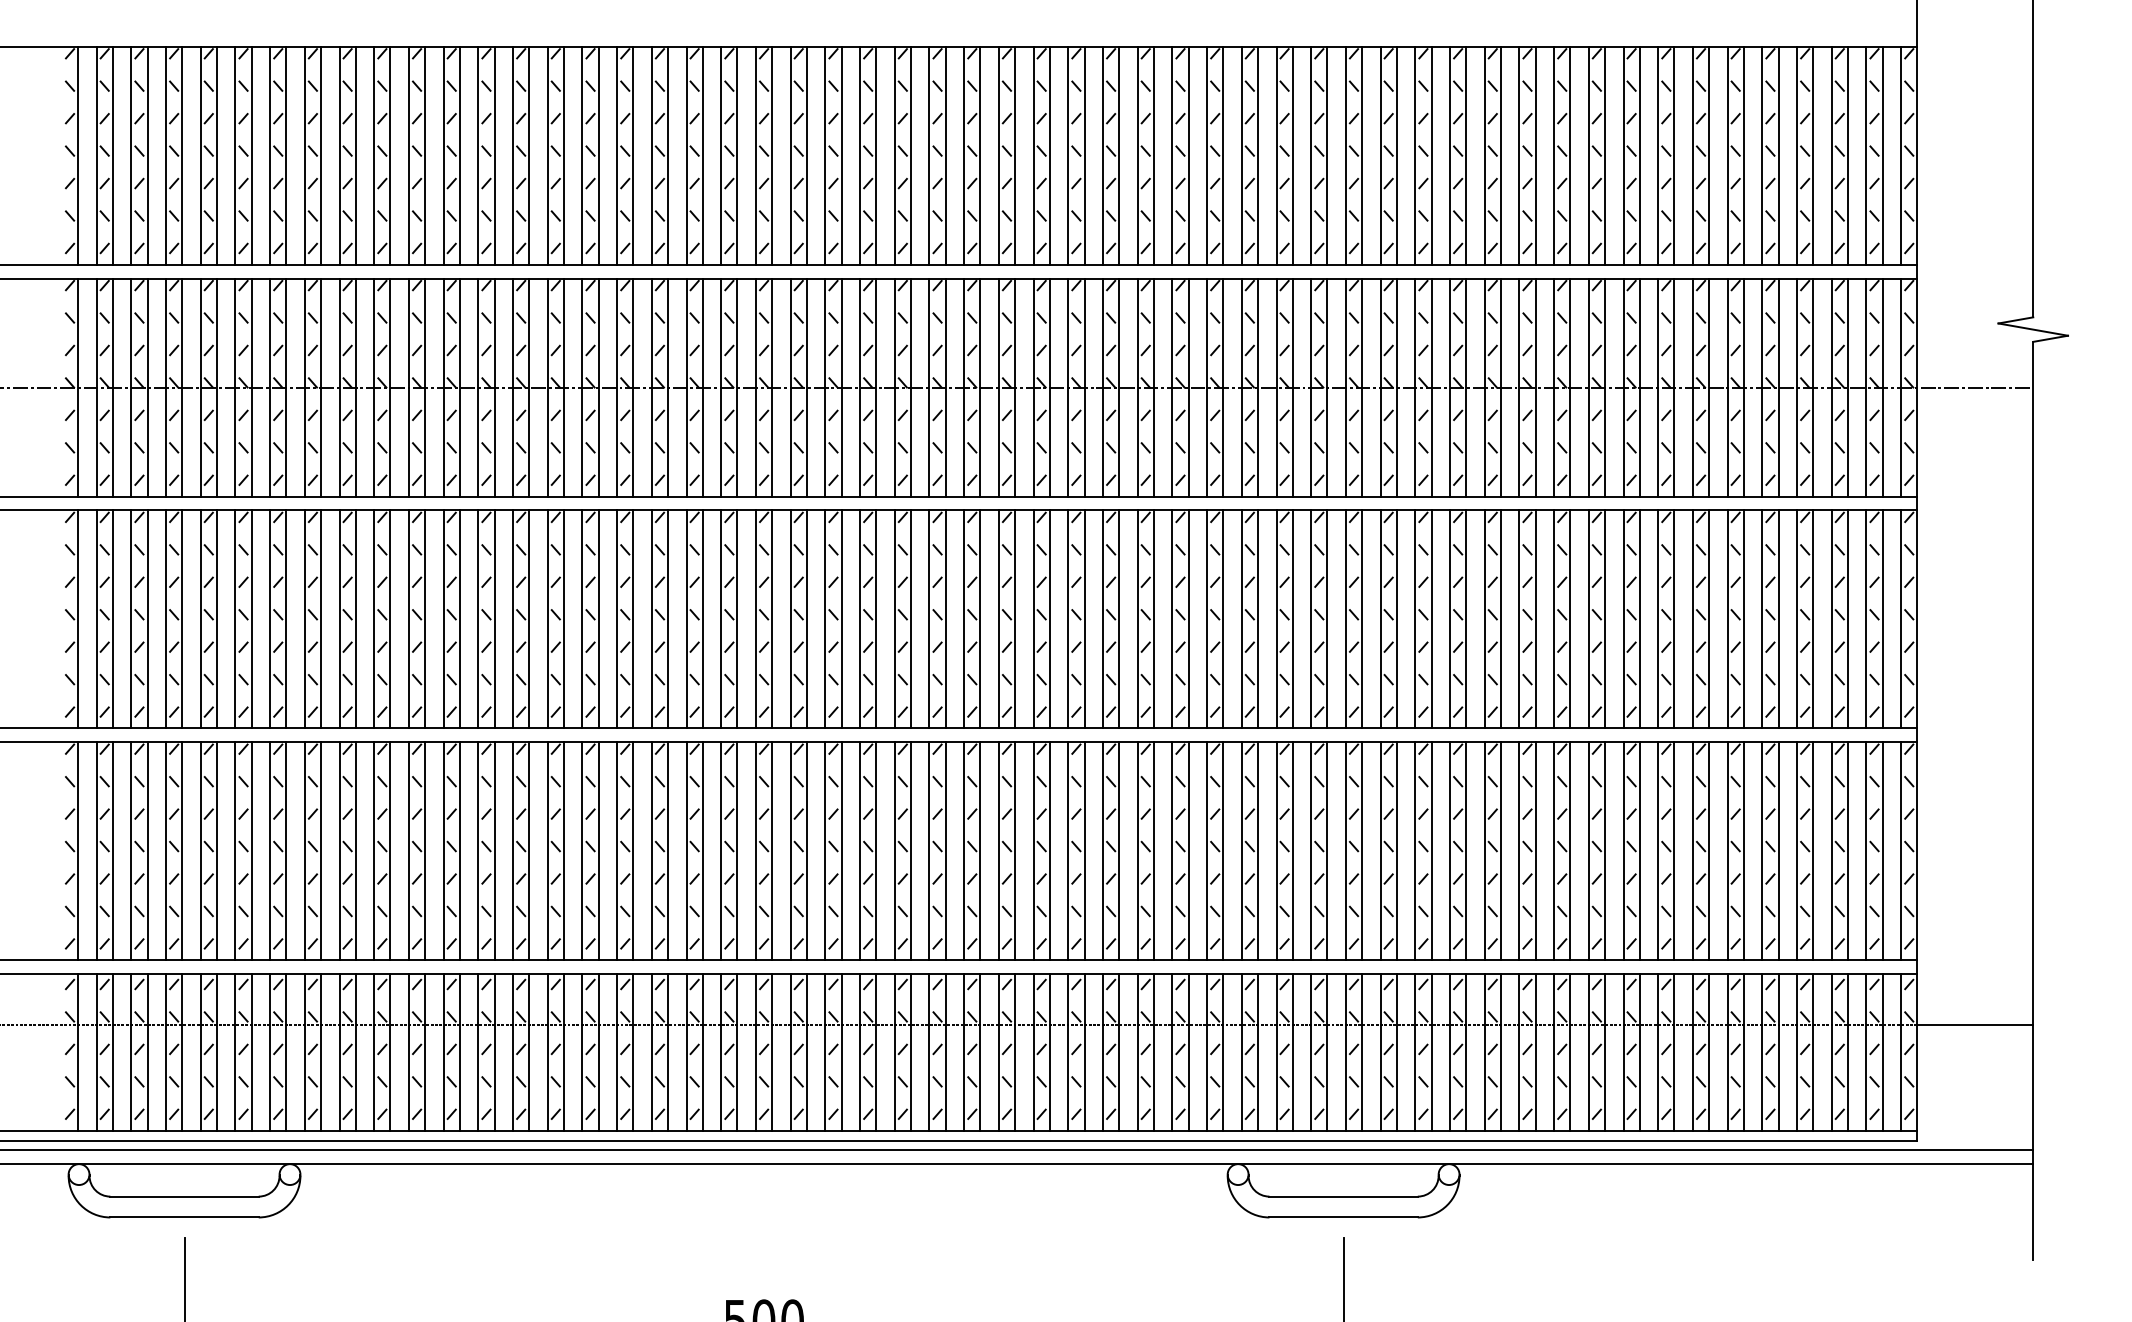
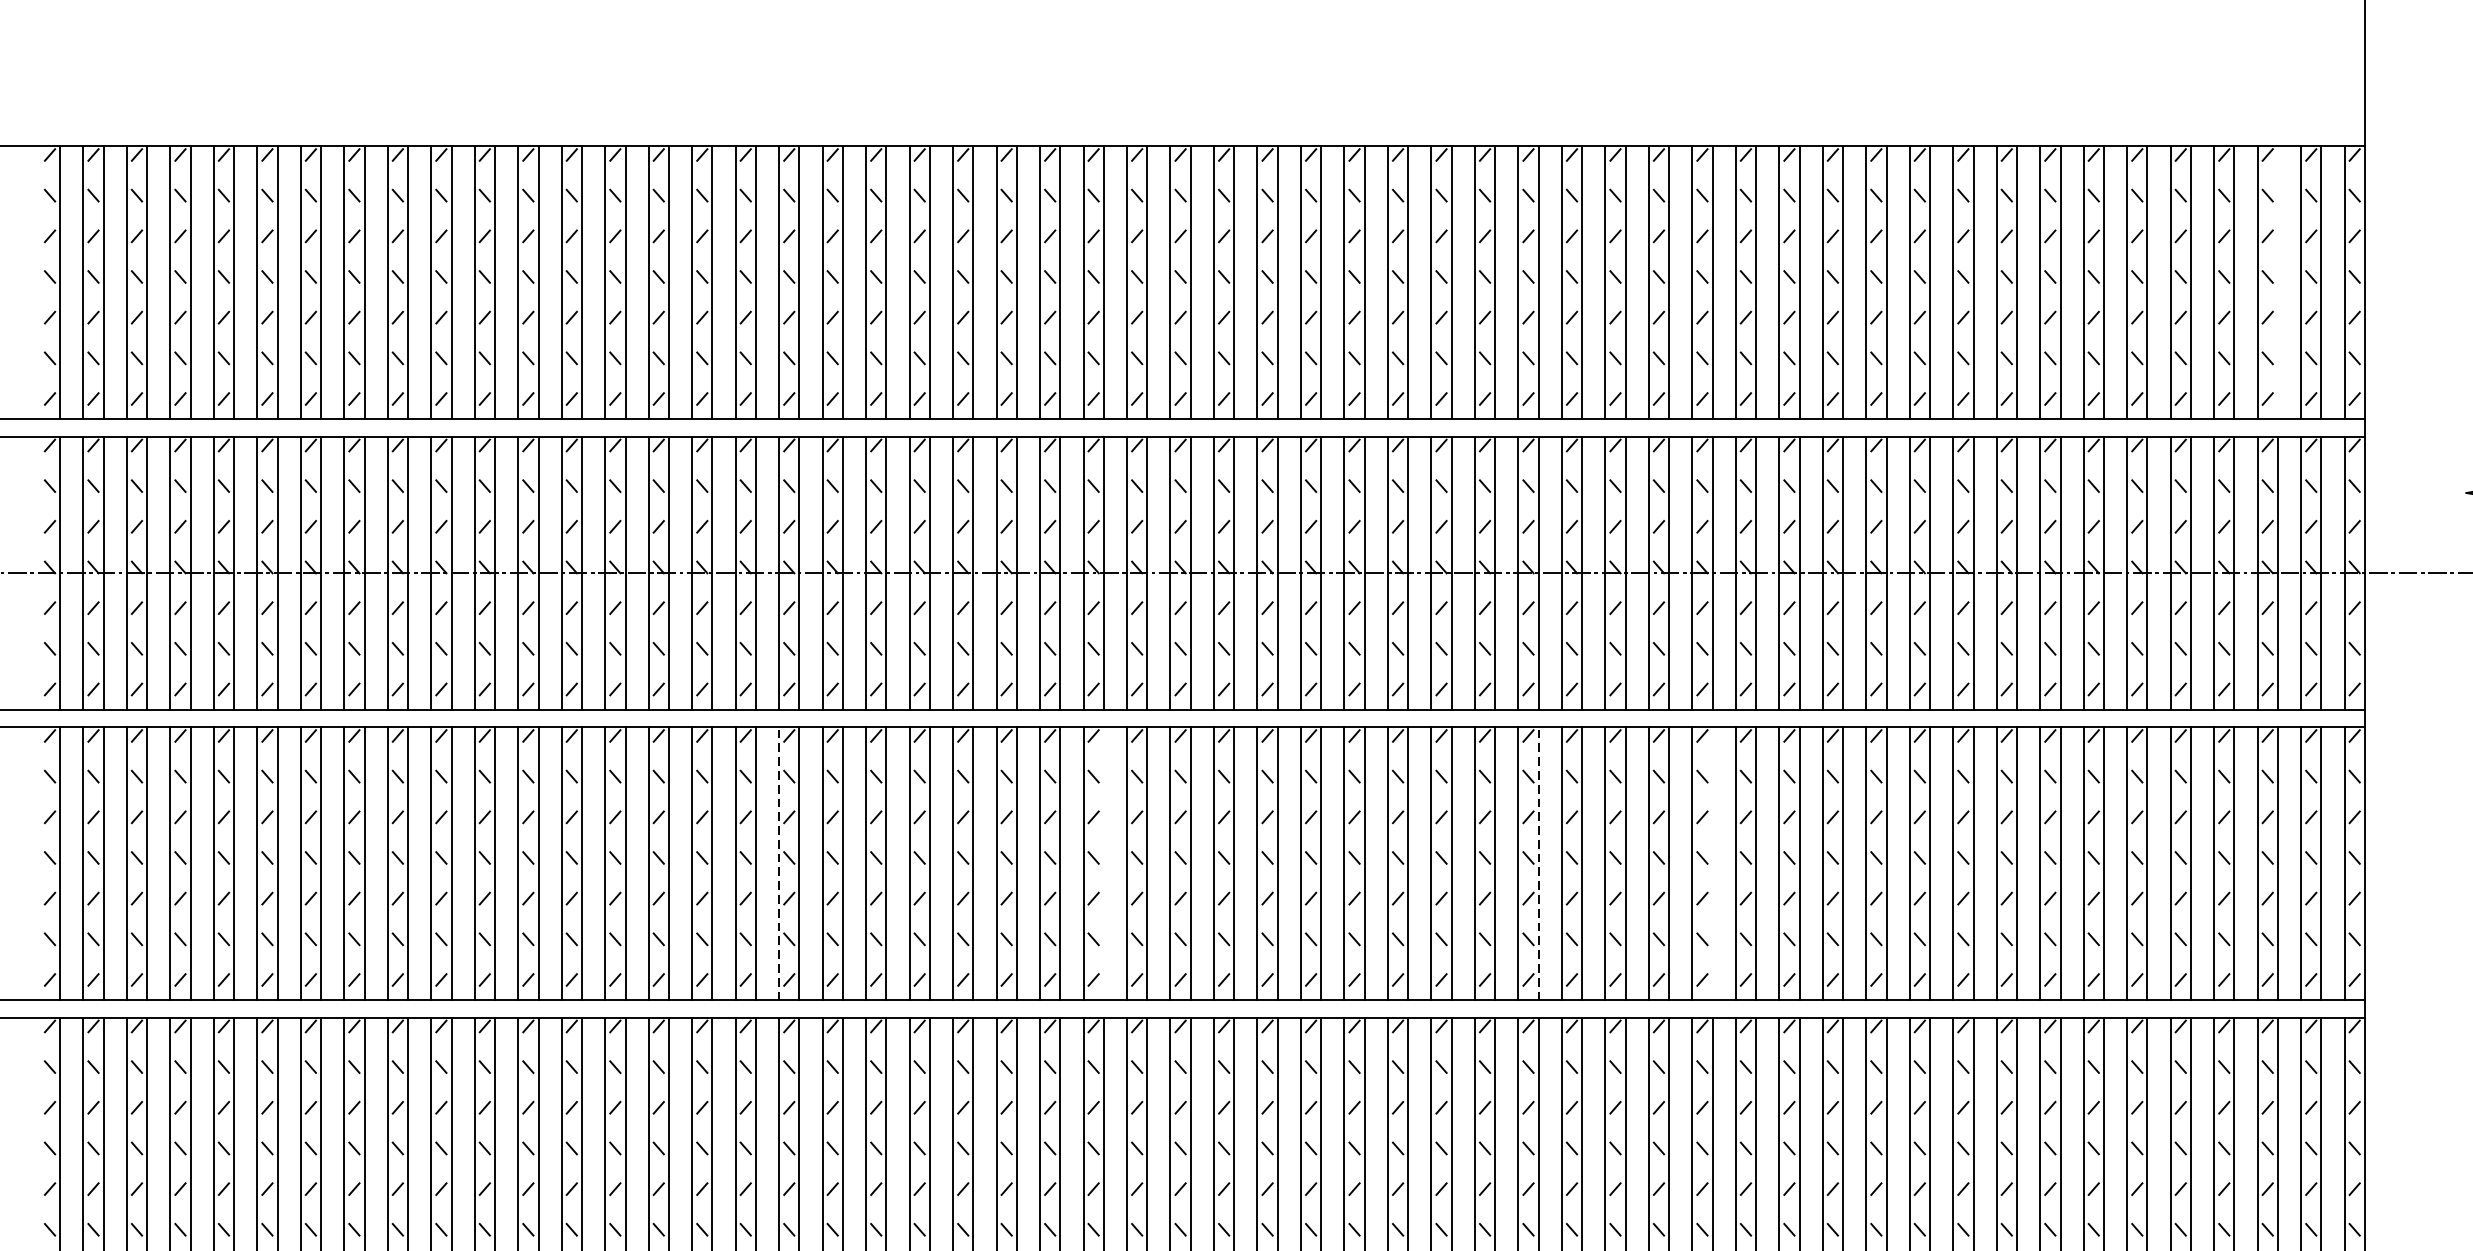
line: (1847, 155) -> (2277, 282), removed
line: (651, 619) -> (778, 863), solid -> dashed
line: (911, 619) -> (1104, 863), removed
line: (1258, 619) -> (1539, 863), solid -> dashed
line: (1396, 619) -> (1712, 863), removed

